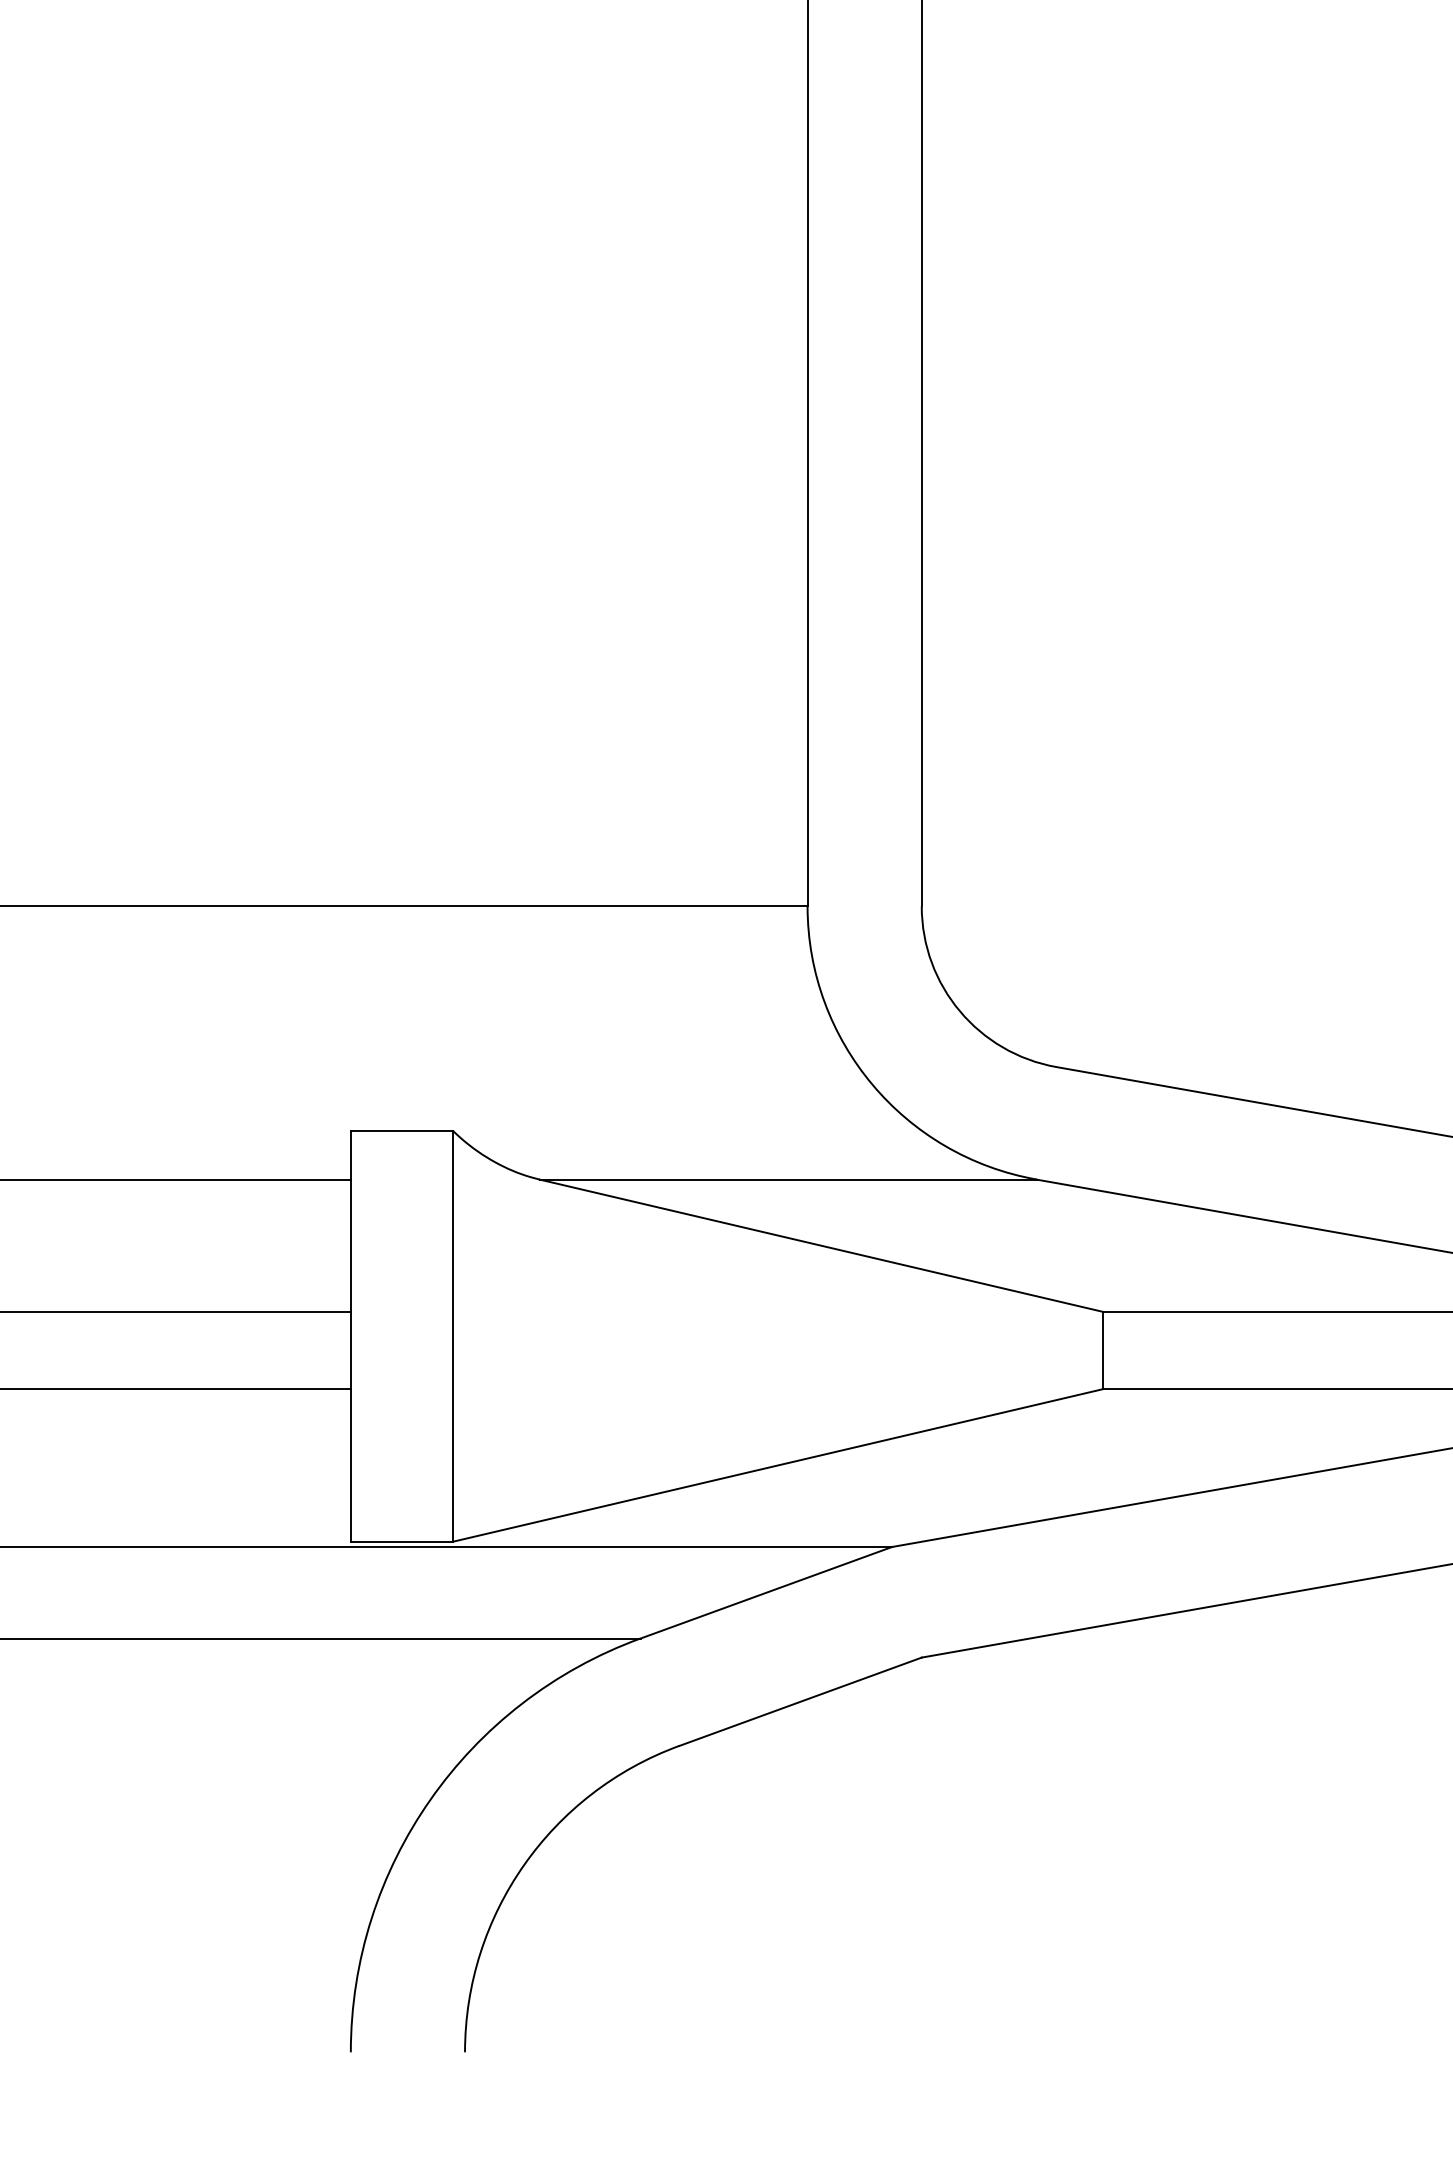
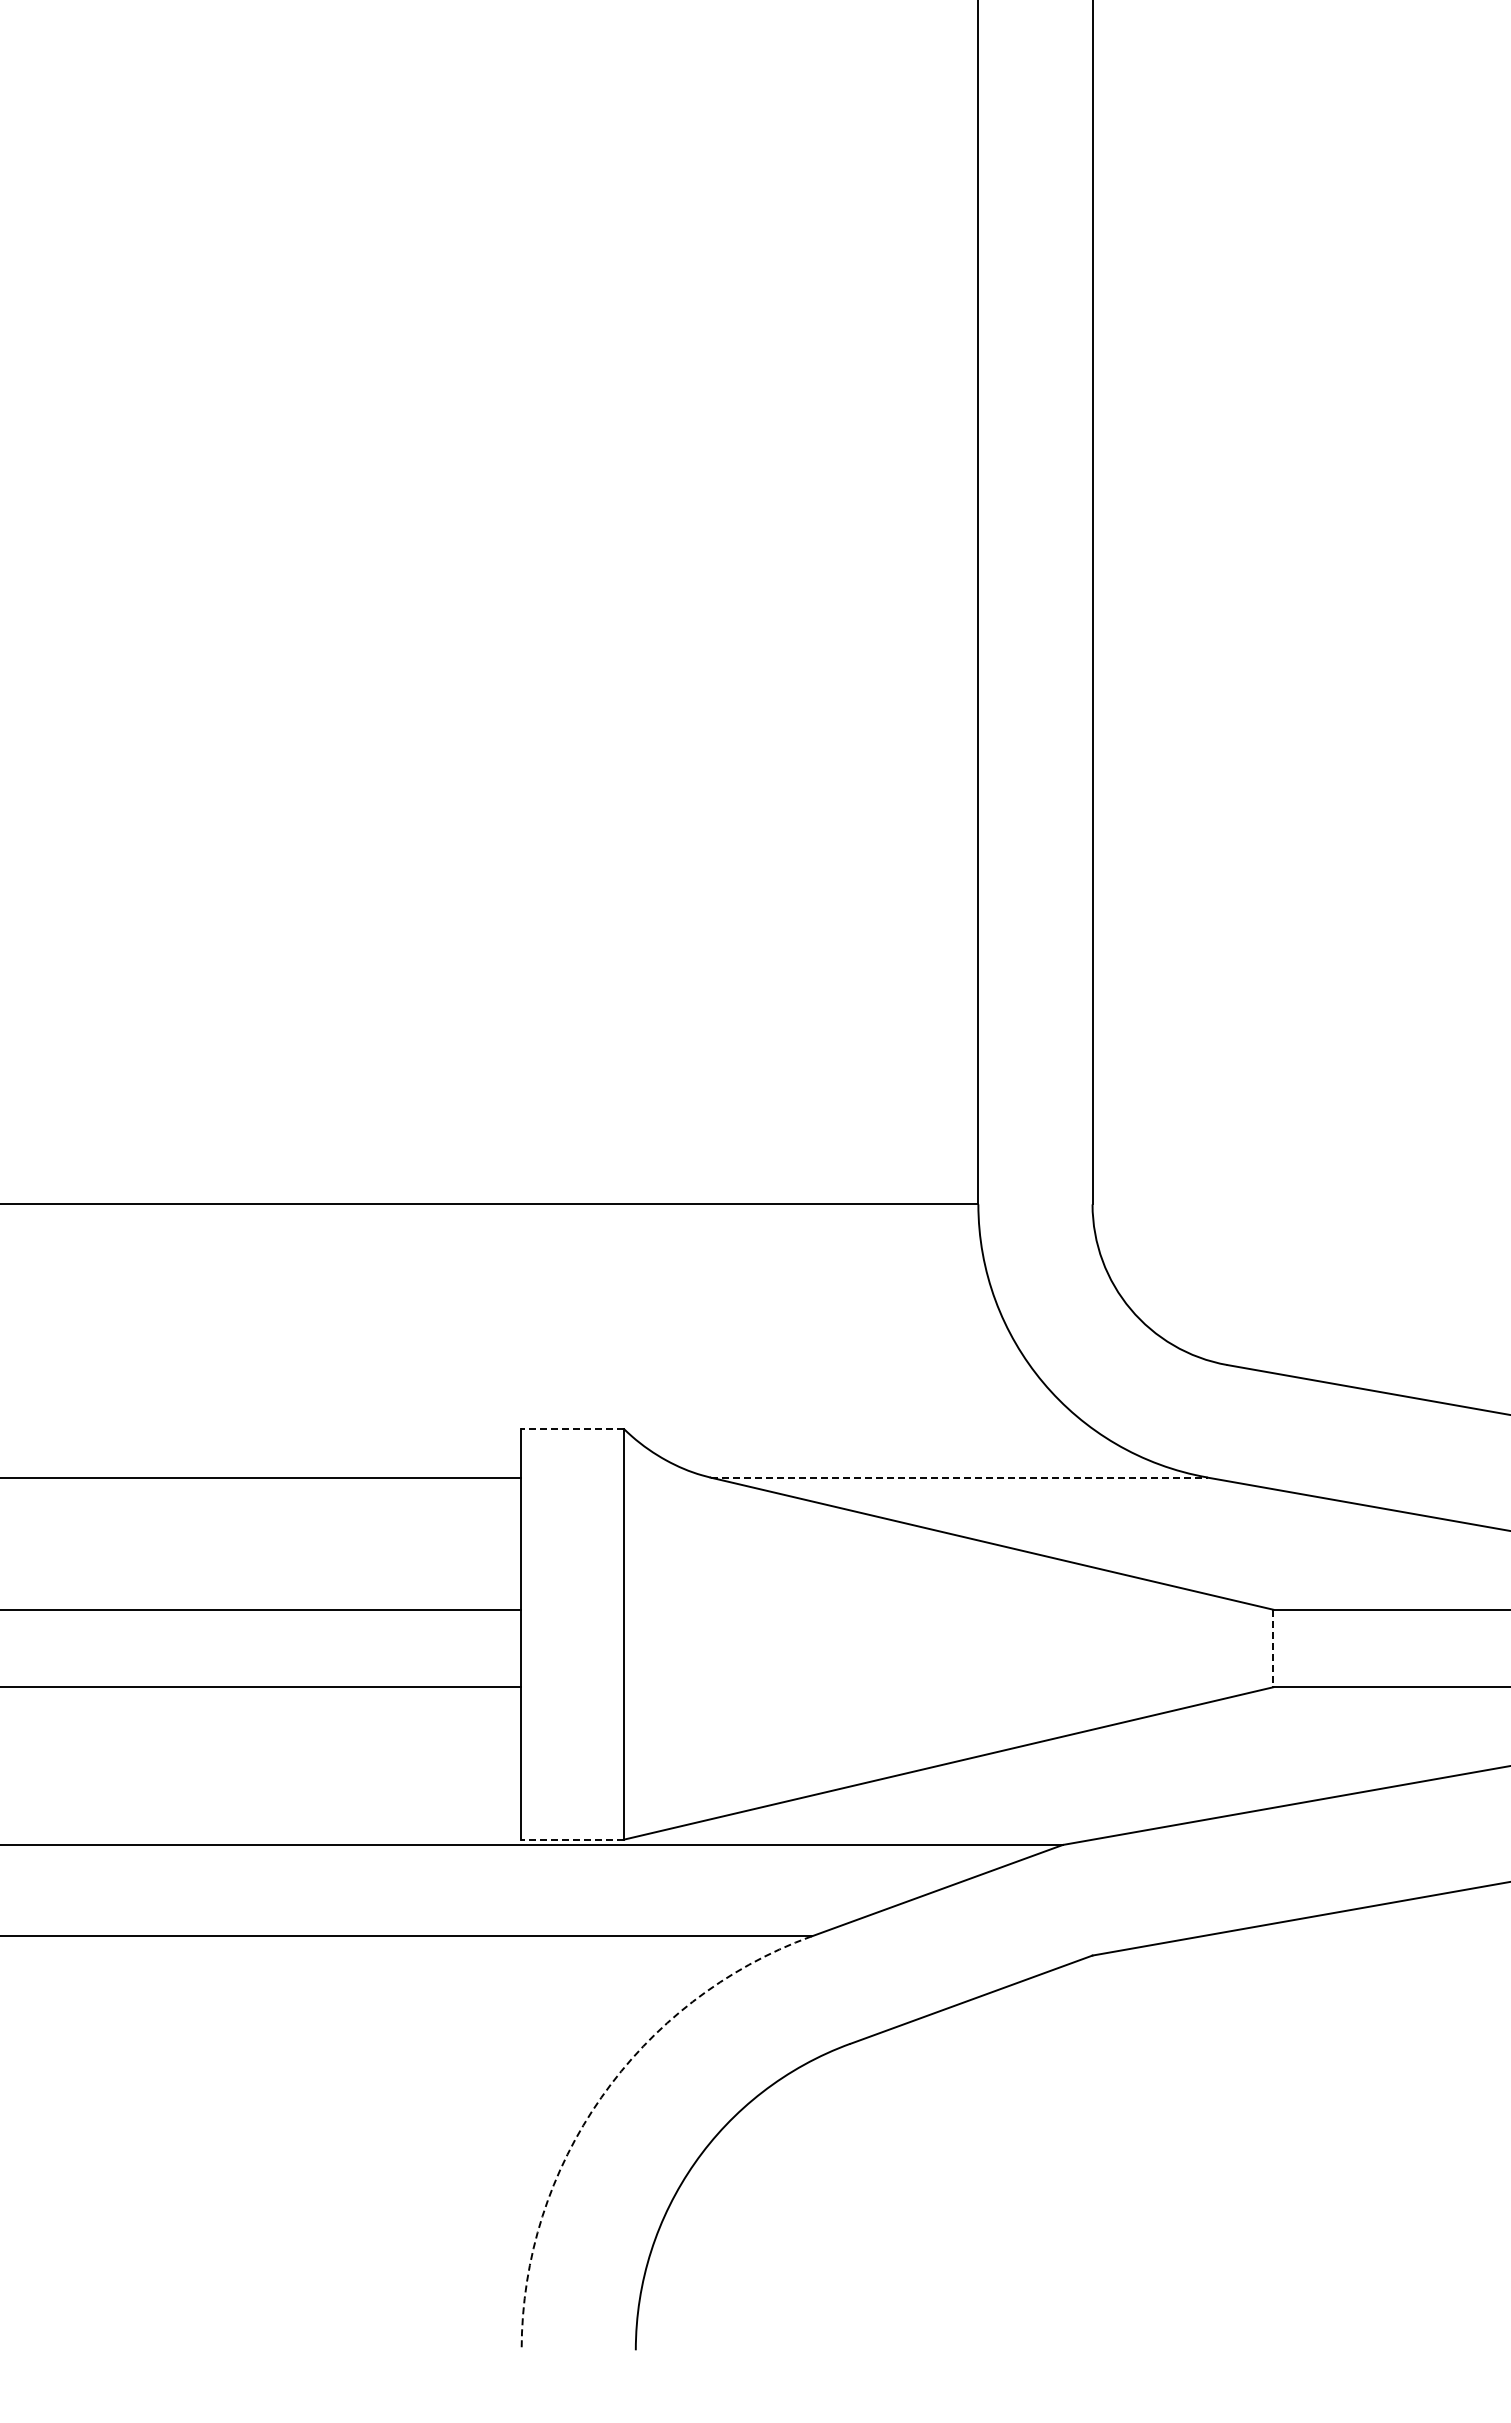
line: (400, 1130) -> (571, 1428), solid -> dashed
line: (788, 1179) -> (959, 1477), solid -> dashed
line: (1102, 1350) -> (1273, 1648), solid -> dashed
line: (400, 1541) -> (571, 1839), solid -> dashed
arc: (430, 1799) -> (601, 2097), solid -> dashed

